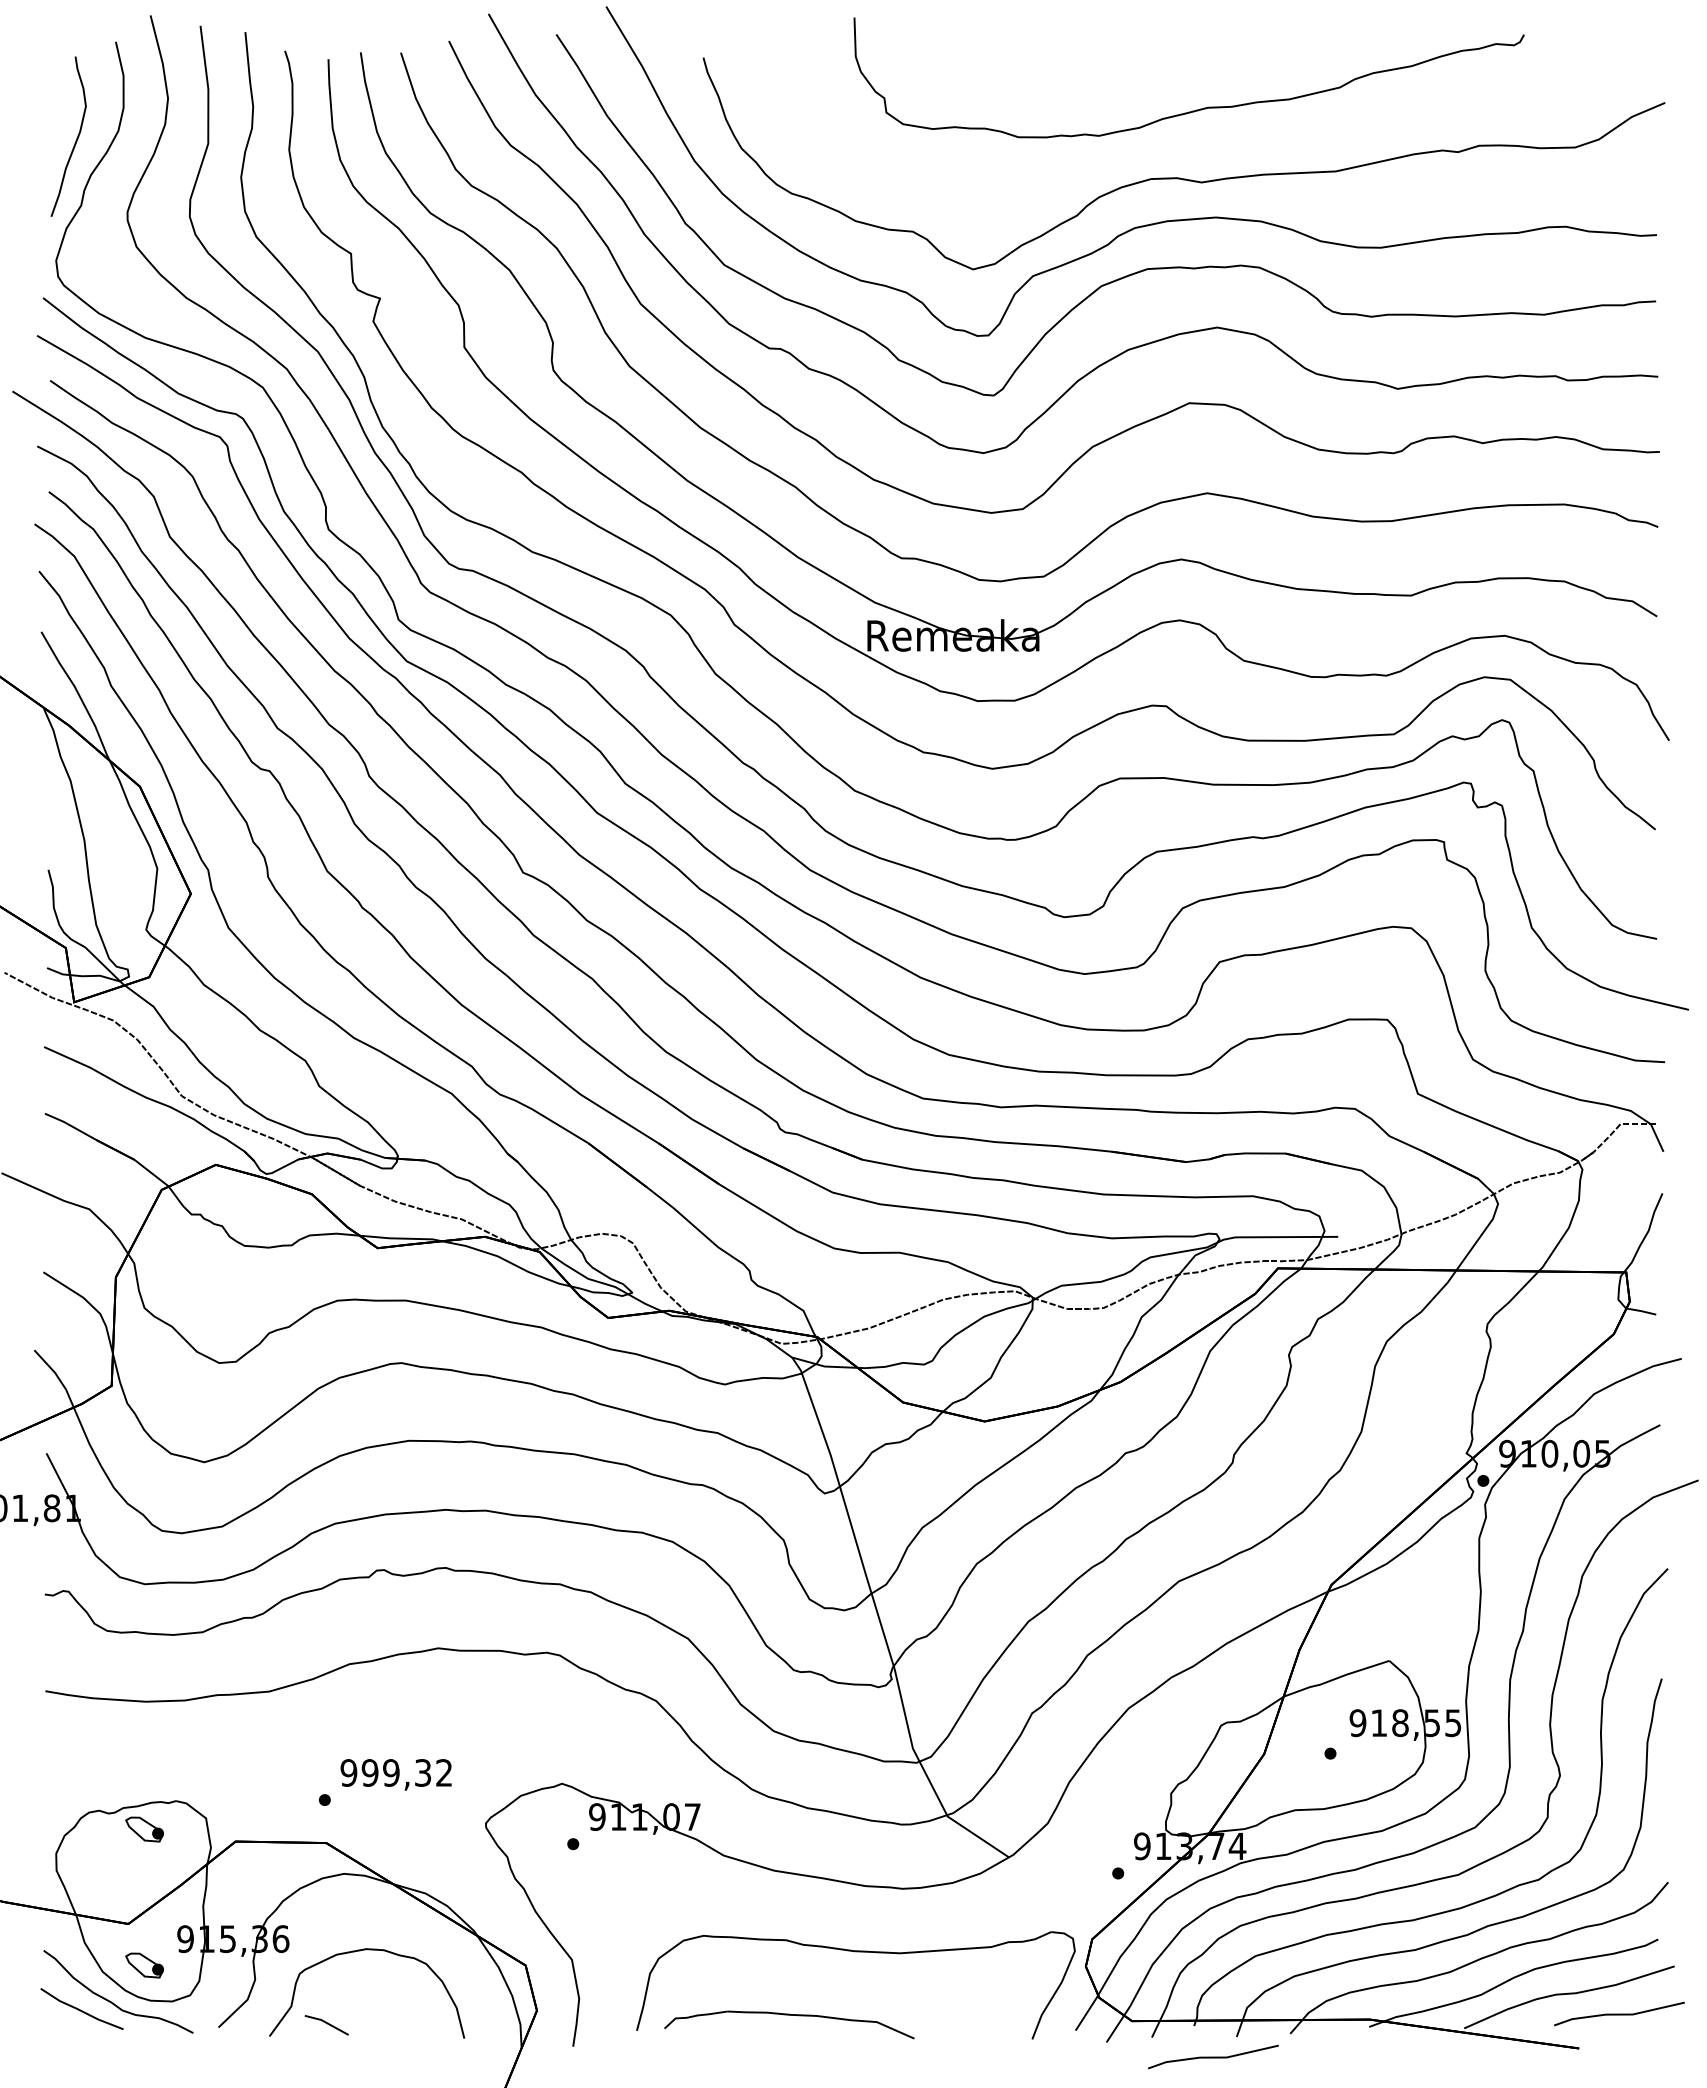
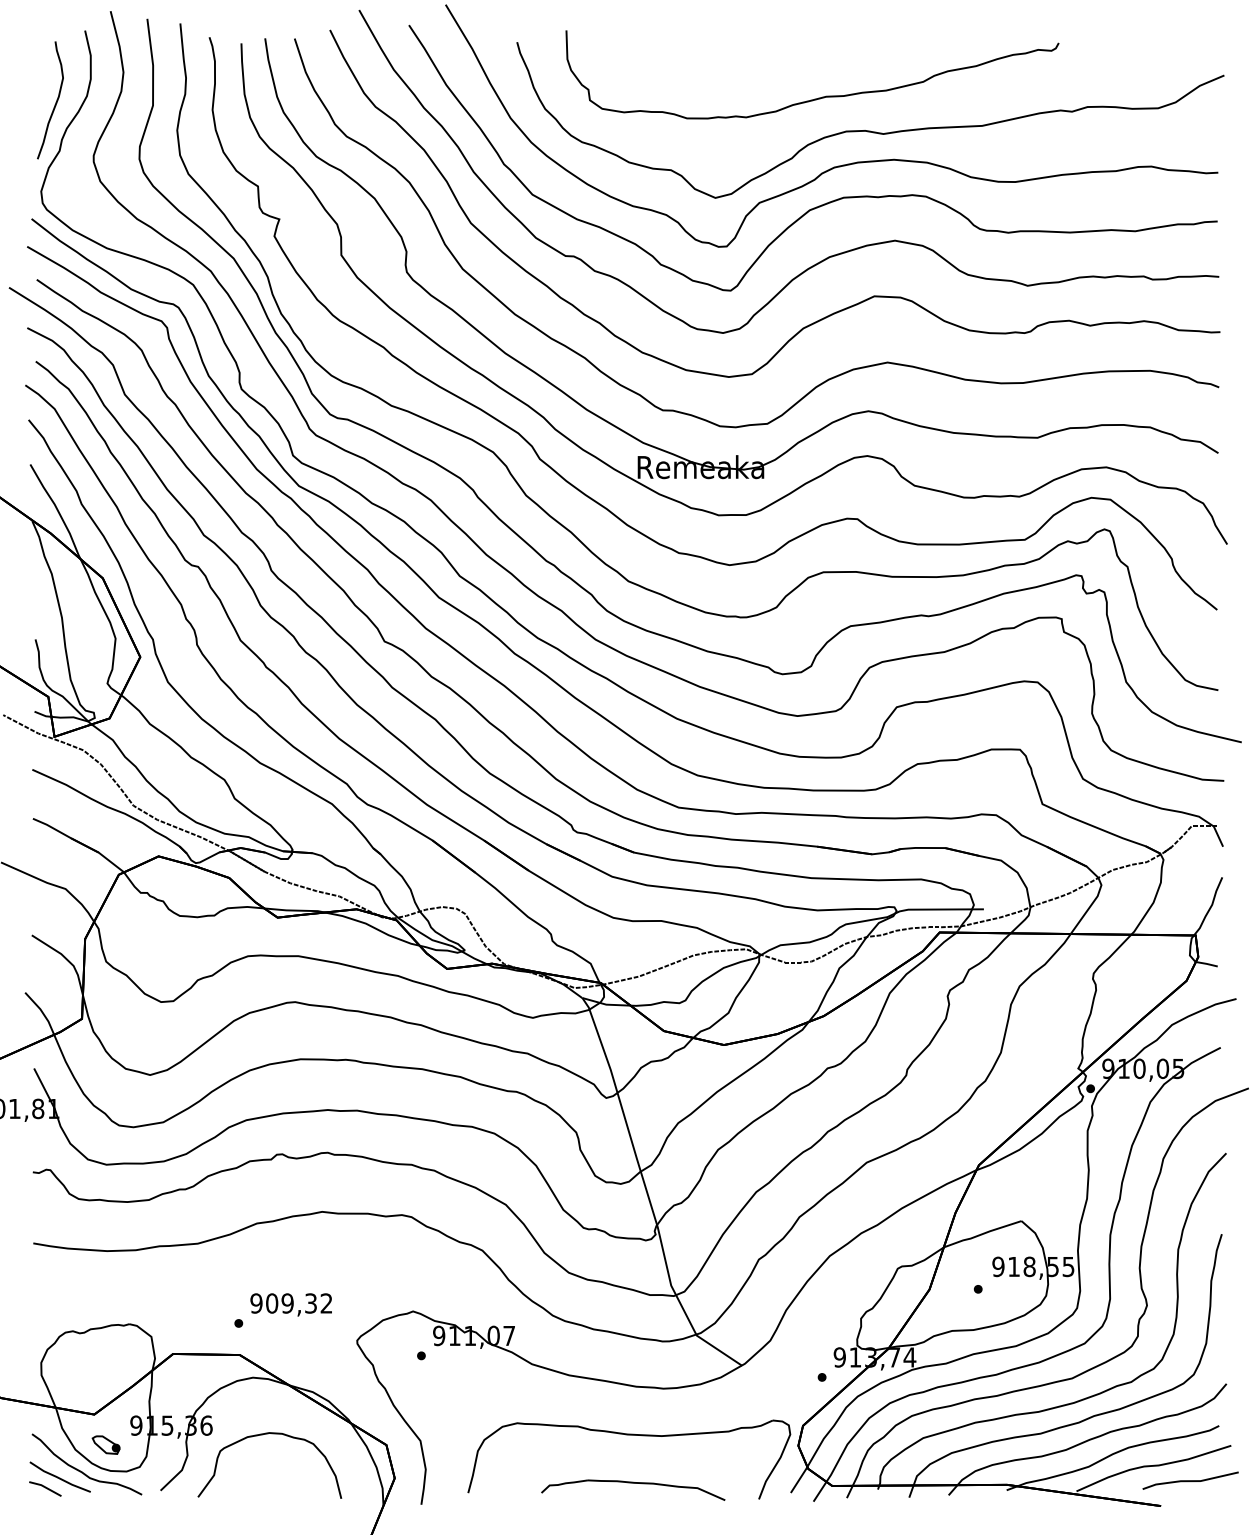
curve: (1196, 109) -> (817, 98), moved
text: (369, 1772) -> (271, 1303), 999,32 -> 909,32
part: (144, 1829) -> (106, 1345), removed
part: (789, 2015) -> (633, 1483), moved
line: (327, 2024) -> (45, 1488), moved
line: (1213, 2056) -> (892, 1511), removed

